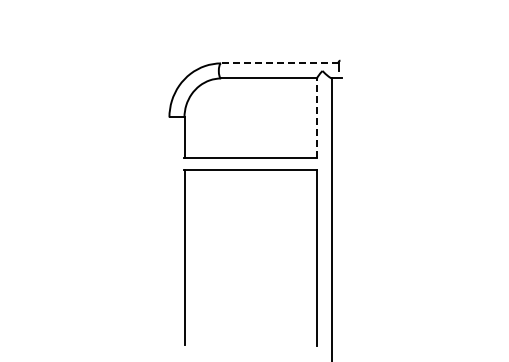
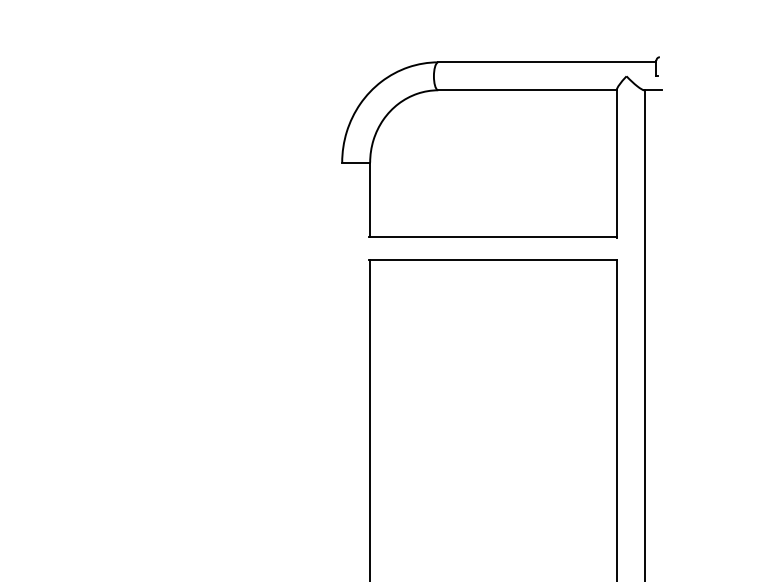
line: (279, 63) -> (546, 62), dashed -> solid
line: (317, 117) -> (617, 162), dashed -> solid

